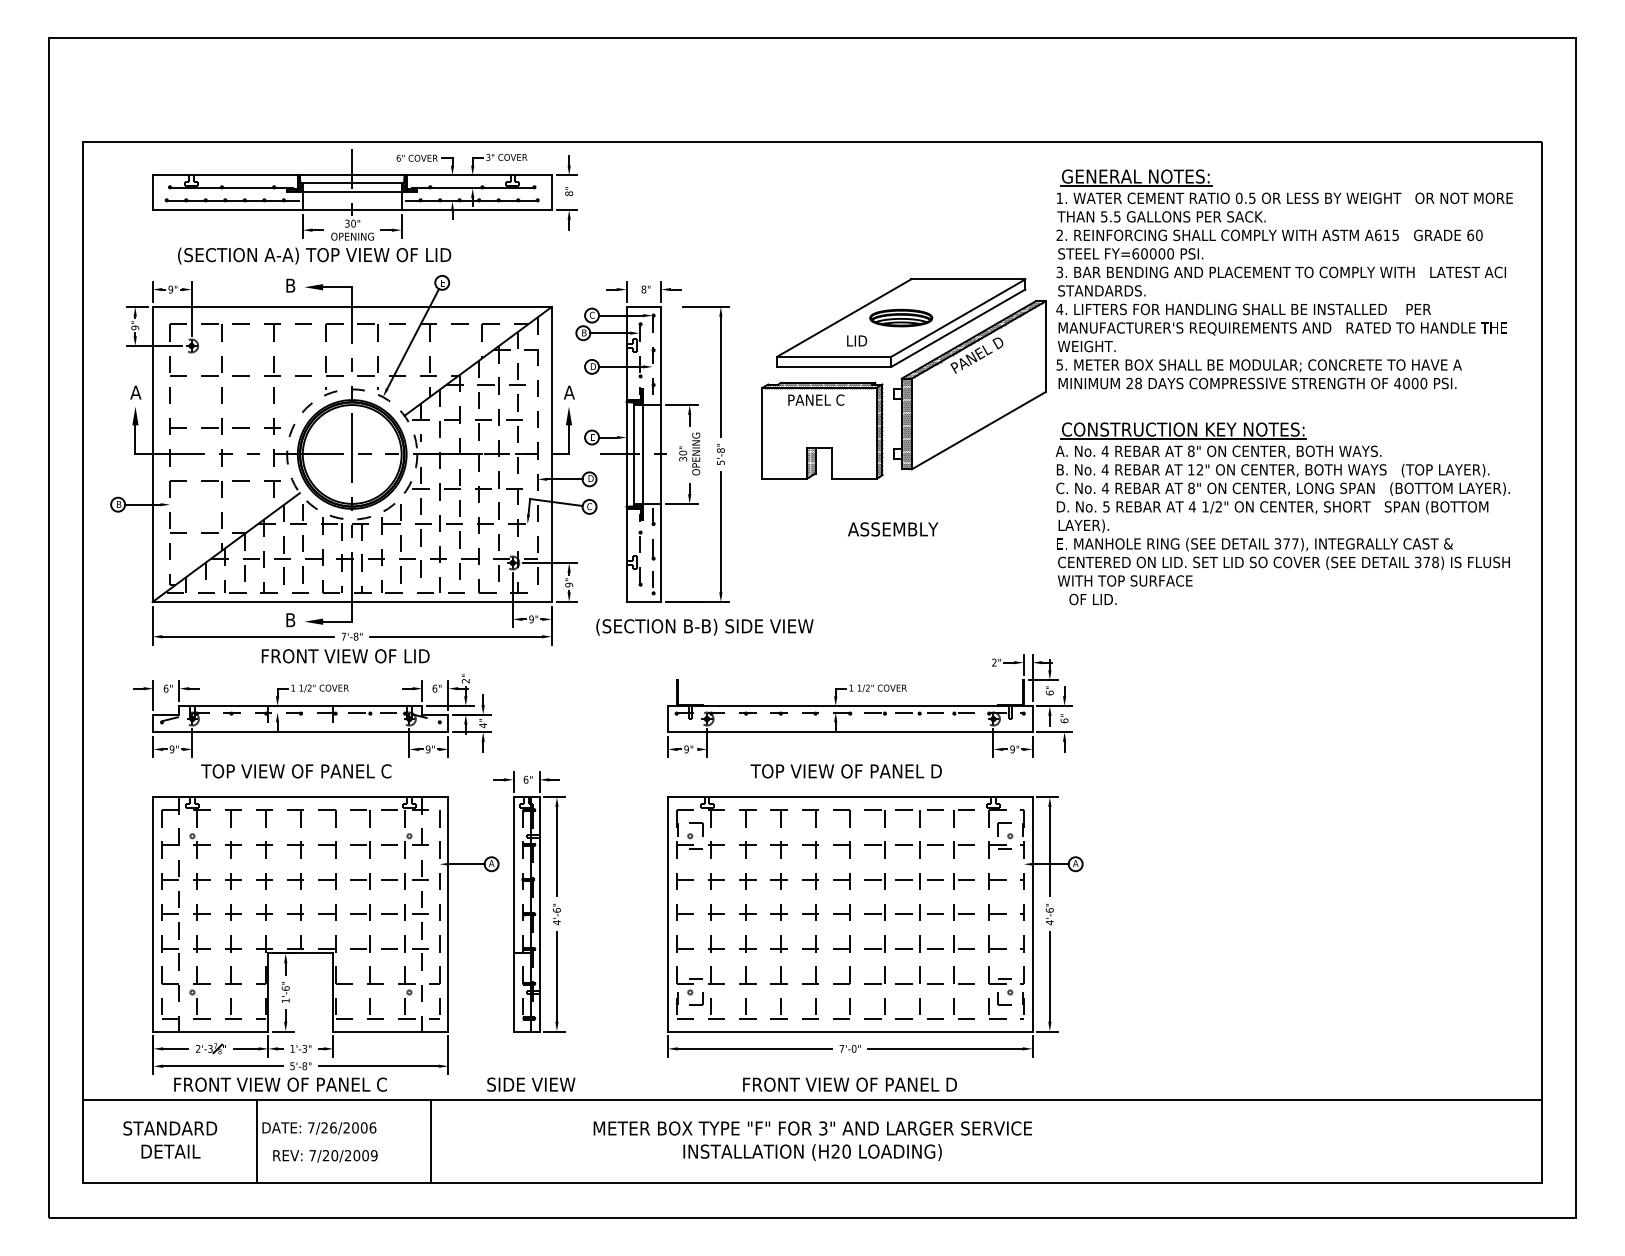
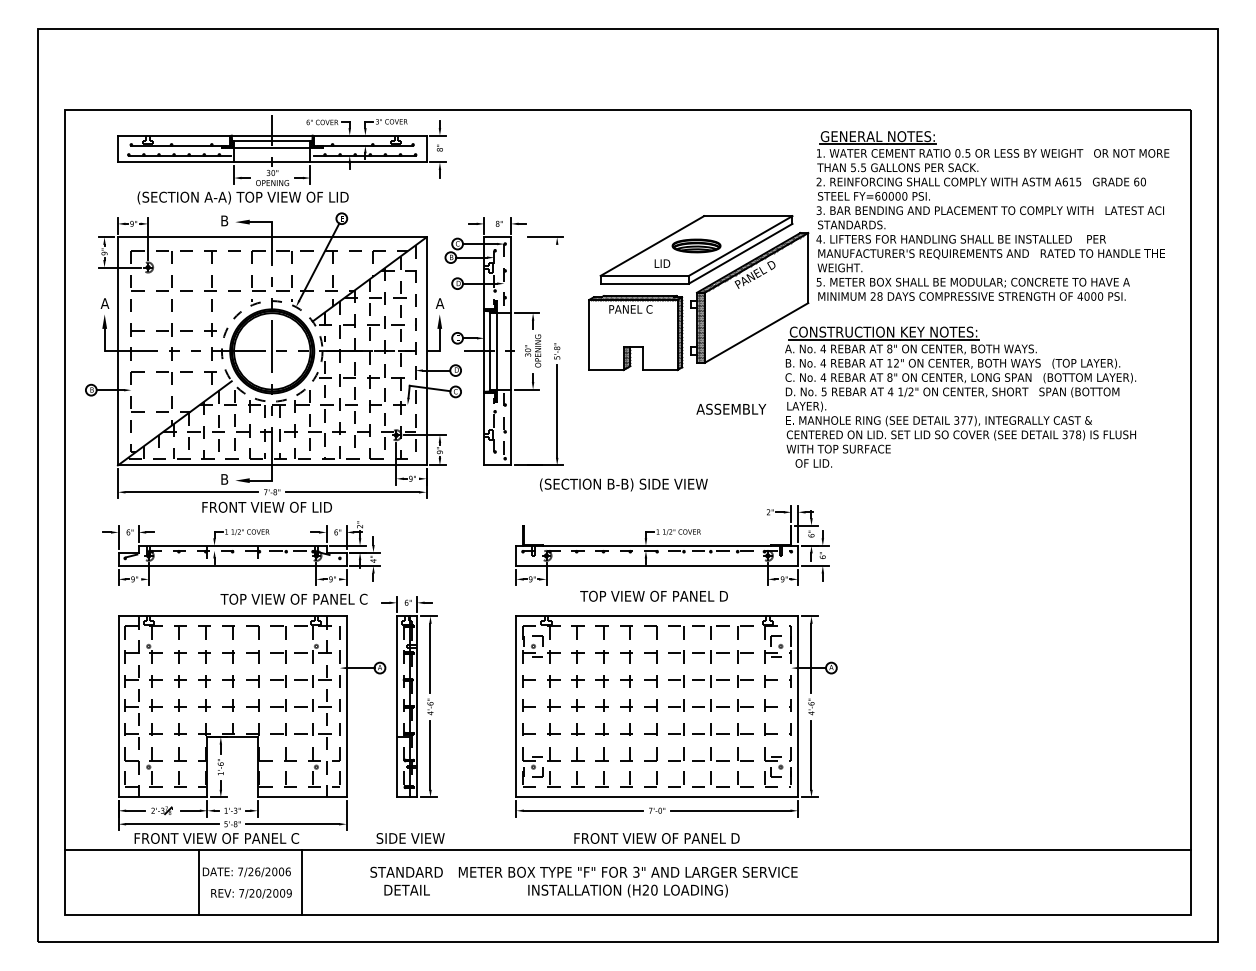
line: (721, 375) -> (557, 290), removed
part: (1282, 512) -> (960, 396), moved
text: (893, 528) -> (731, 408), moved
text: (704, 626) -> (623, 484), moved
text: (295, 770) -> (293, 598), moved
text: (170, 1139) -> (406, 880), moved
line: (430, 1141) -> (301, 882), moved

